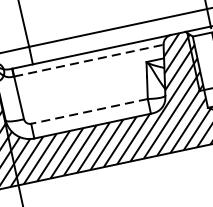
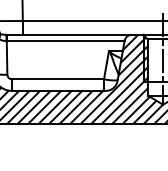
line: (88, 60) -> (65, 40), dashed -> solid
line: (90, 111) -> (58, 79), dashed -> solid

